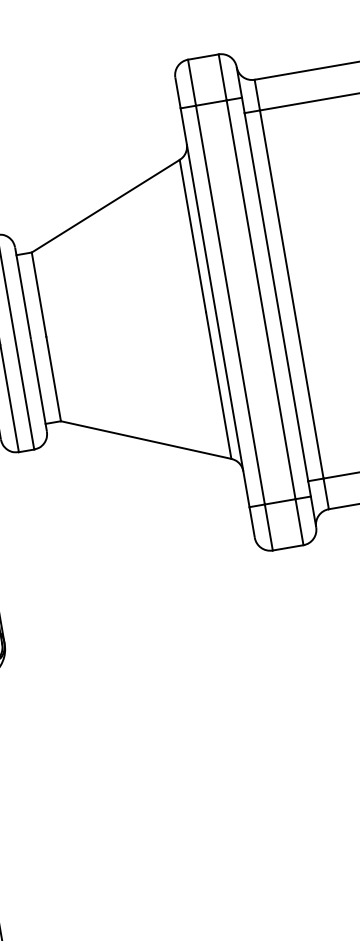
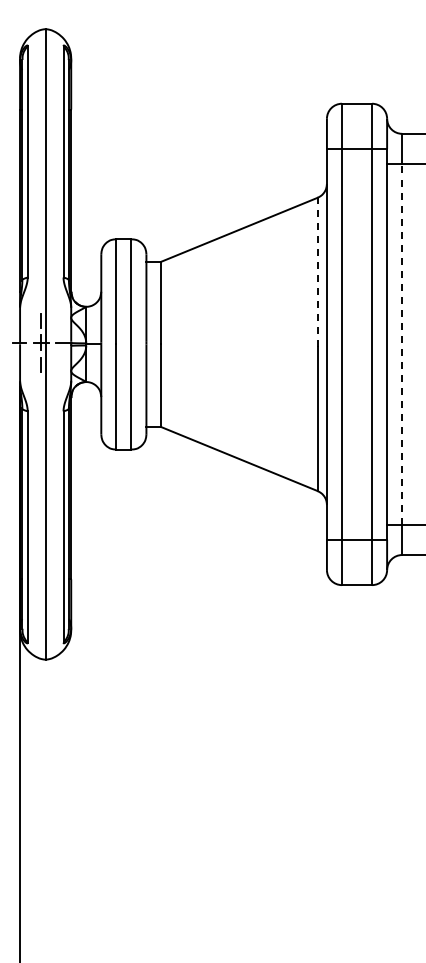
line: (192, 236) -> (317, 272), solid -> dashed
line: (292, 294) -> (402, 344), solid -> dashed

